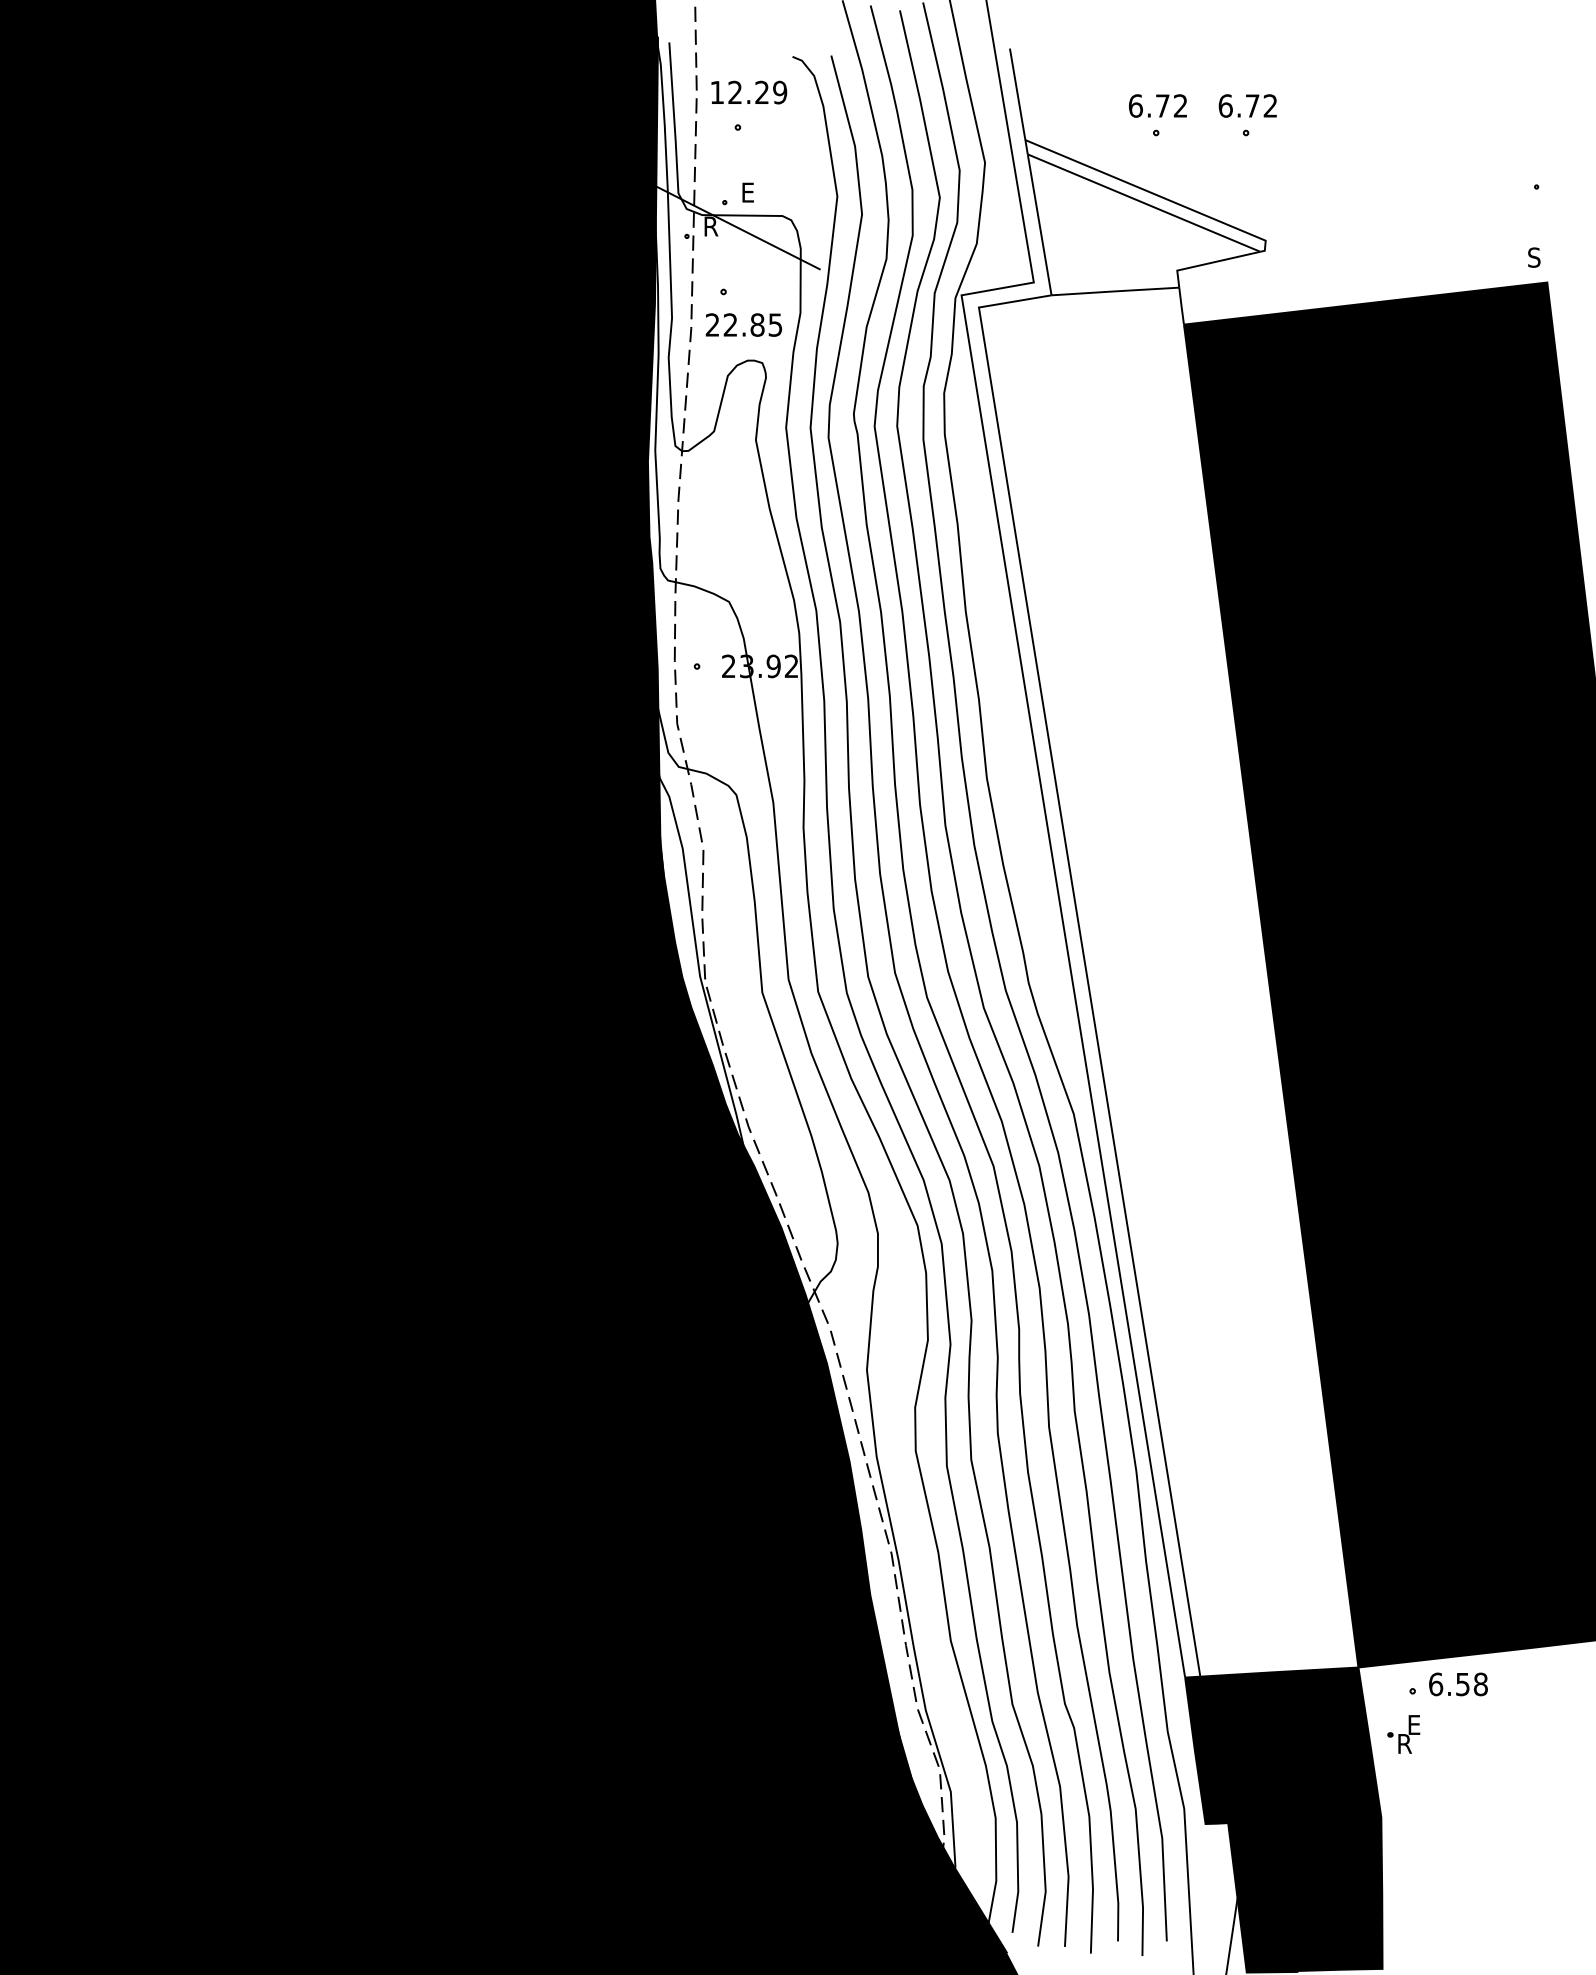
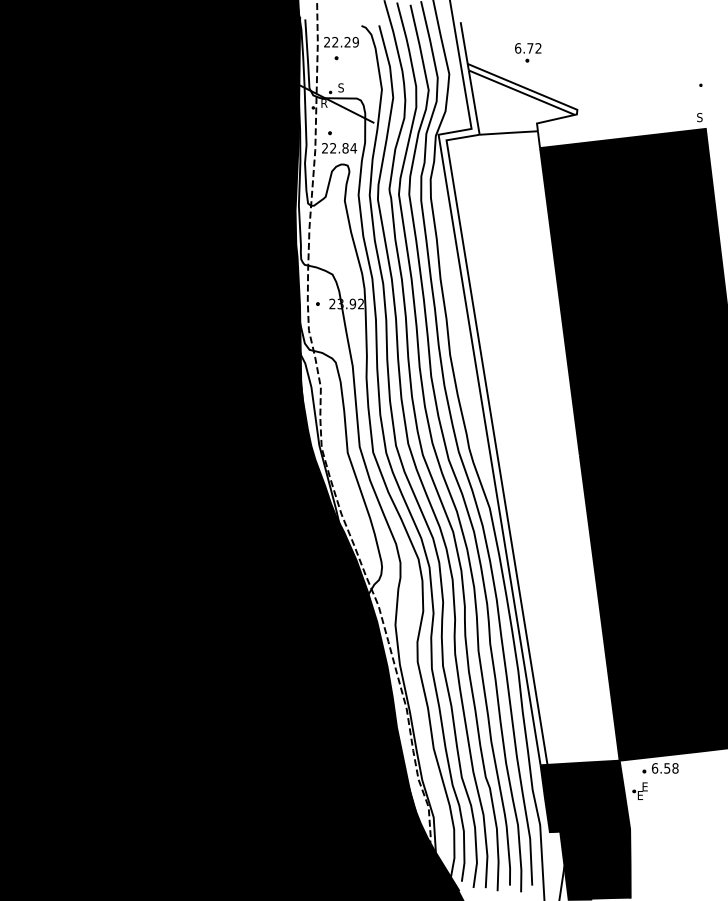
text: (715, 90) -> (326, 41), 12.29 -> 22.29
part: (1248, 115) -> (569, 52), removed
text: (746, 191) -> (340, 87), E -> S
text: (774, 325) -> (353, 148), 22.85 -> 22.84
text: (1406, 1743) -> (641, 795), R -> E

